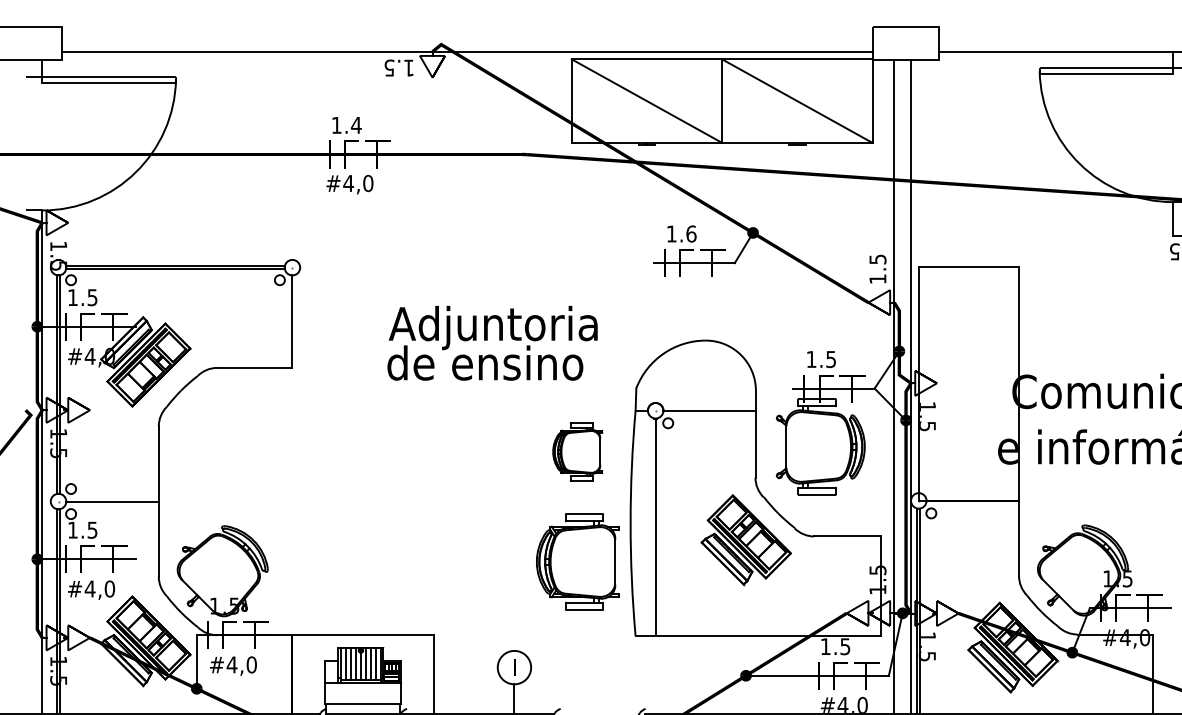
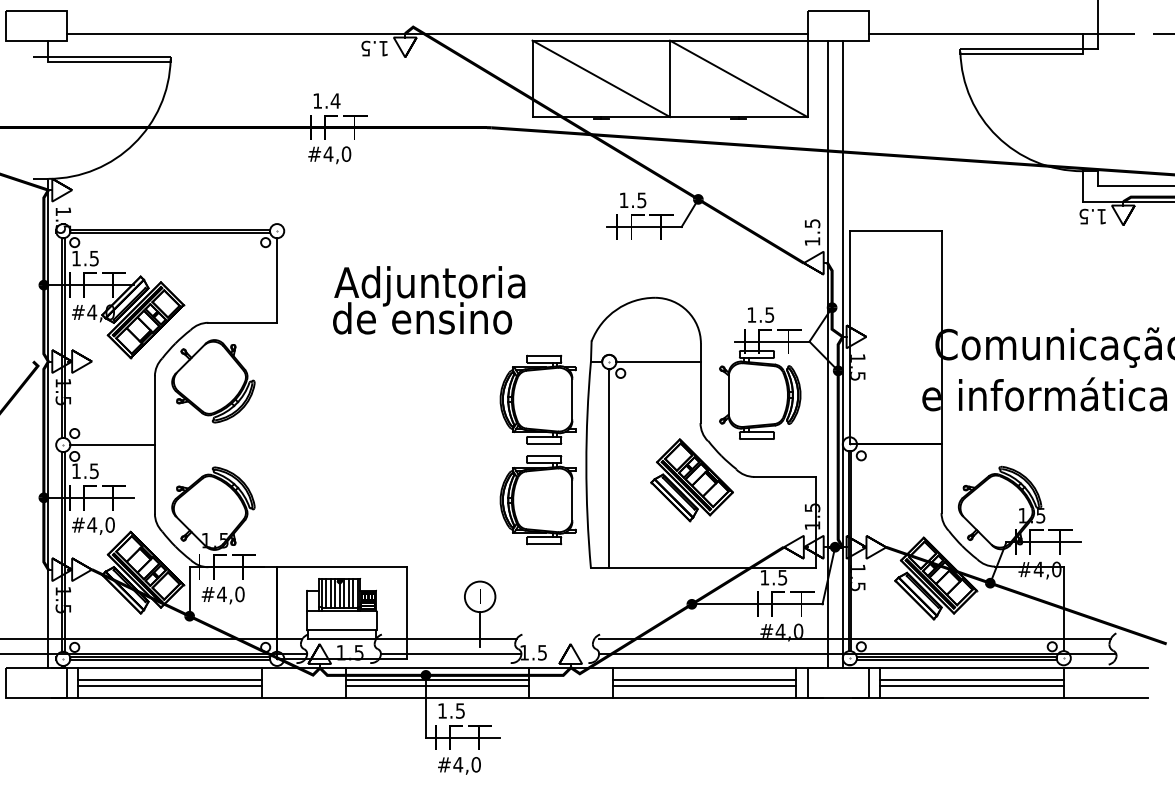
text: (690, 234) -> (641, 200), 1.6 -> 1.5
text: (492, 343) -> (429, 300), moved
part: (222, 432) -> (213, 381), added
part: (577, 451) -> (537, 399), size x1.67

